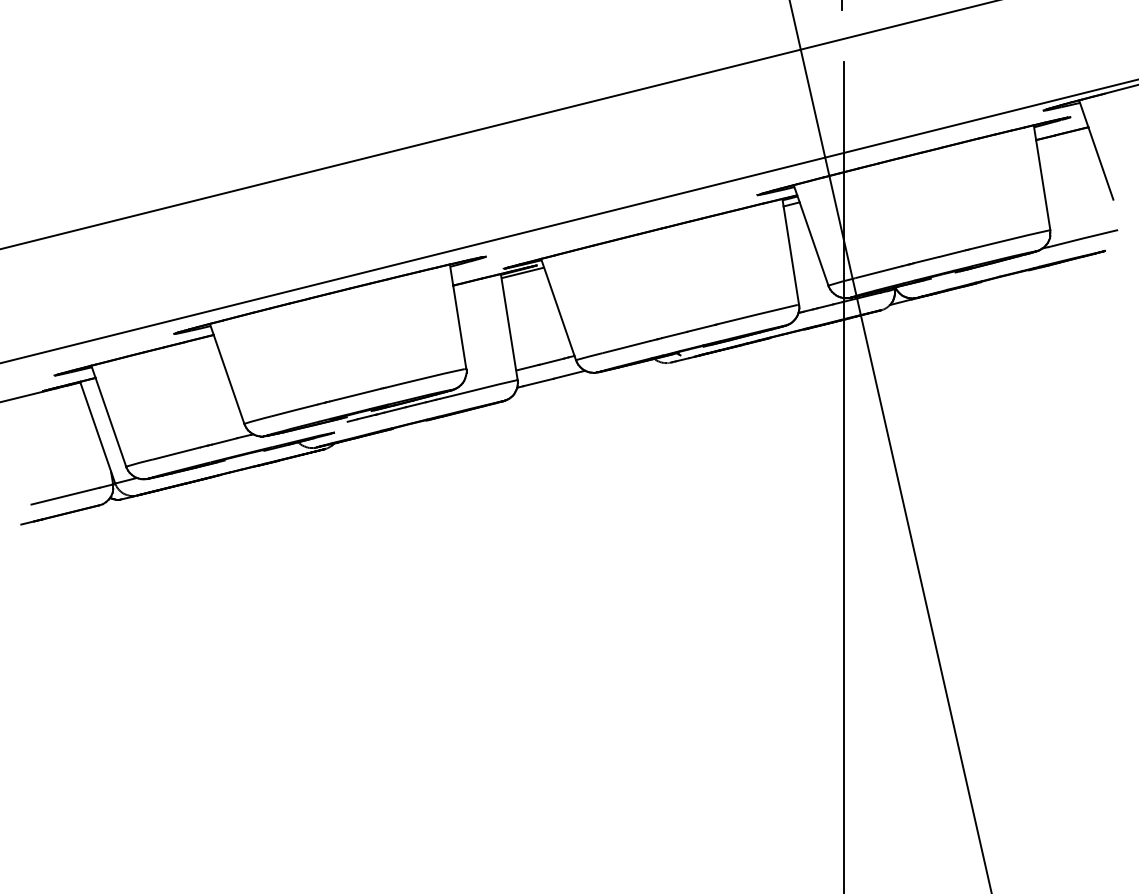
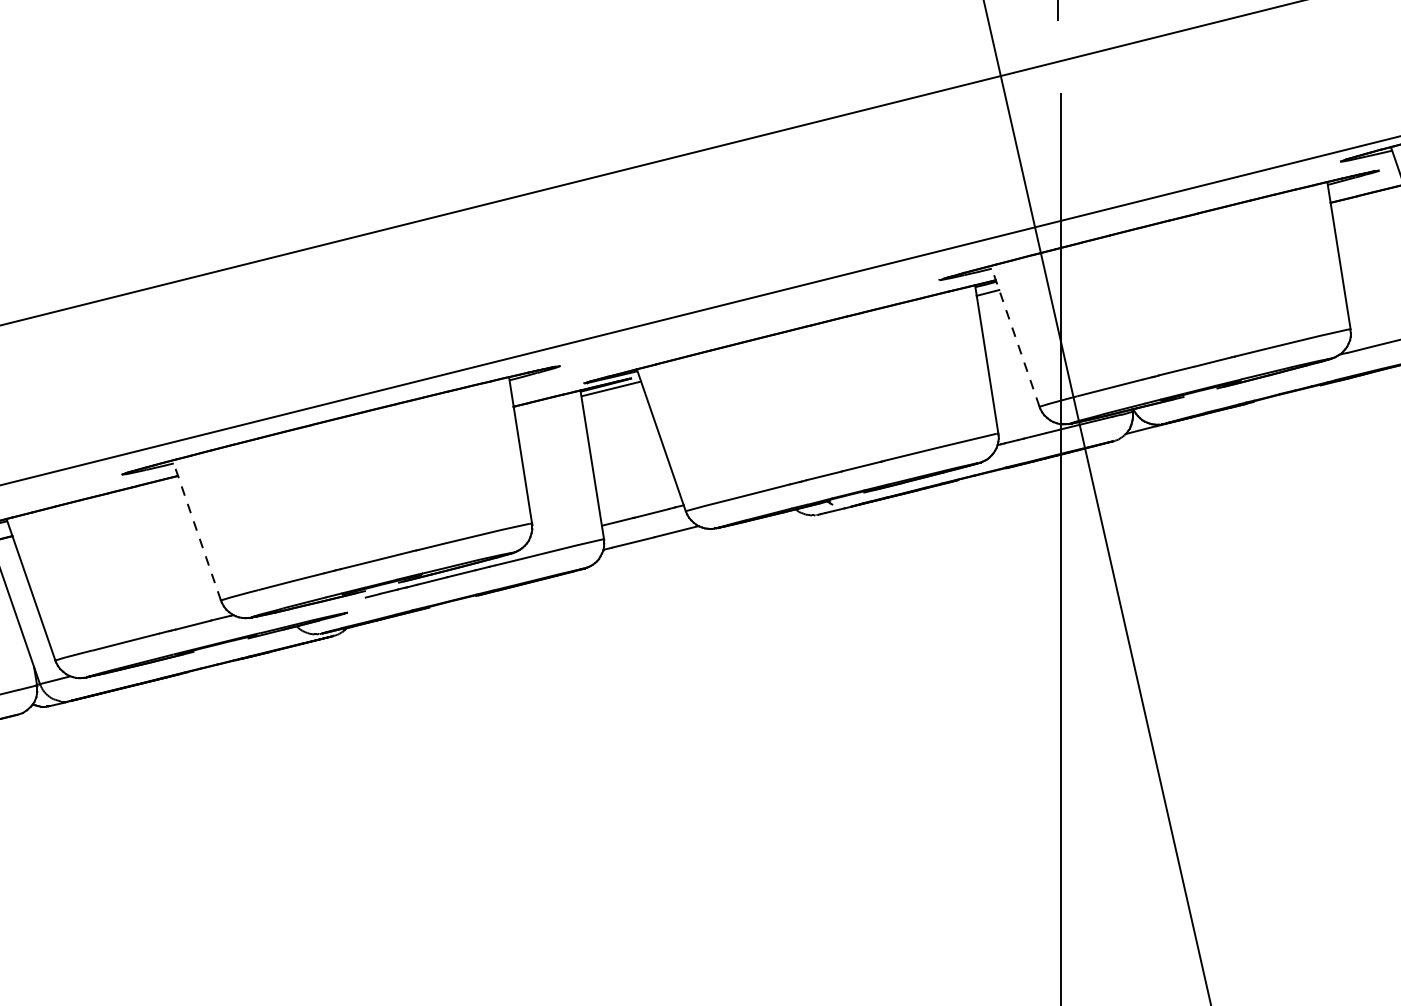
line: (810, 234) -> (1014, 335), solid -> dashed
line: (227, 373) -> (197, 529), solid -> dashed

